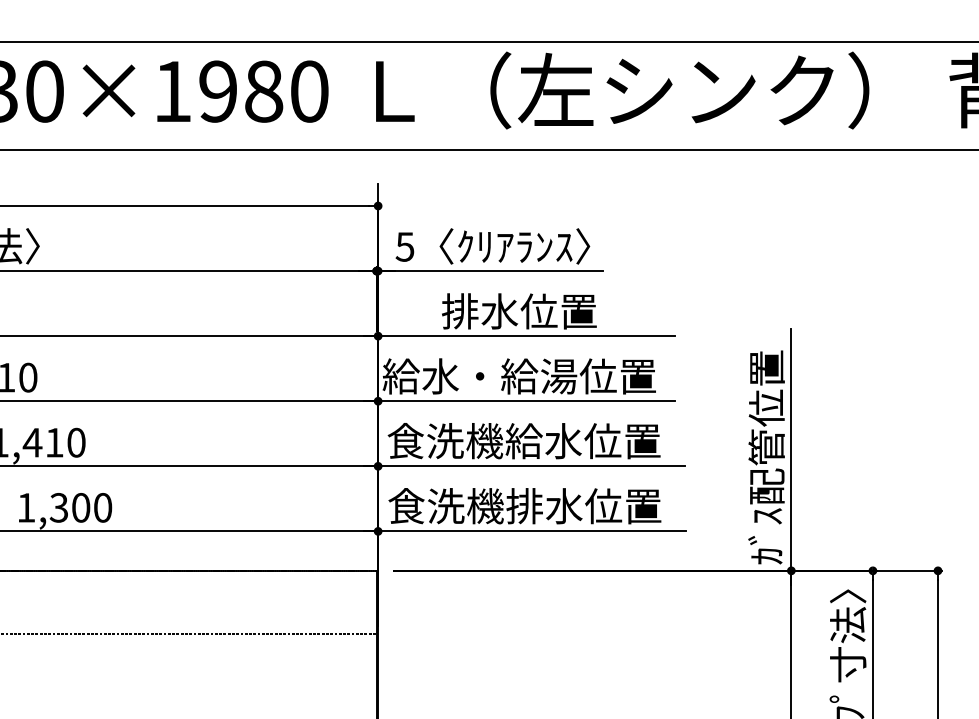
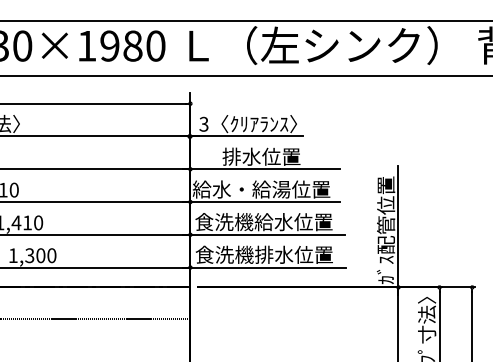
text: (406, 245) -> (204, 123), 5 -> 3

